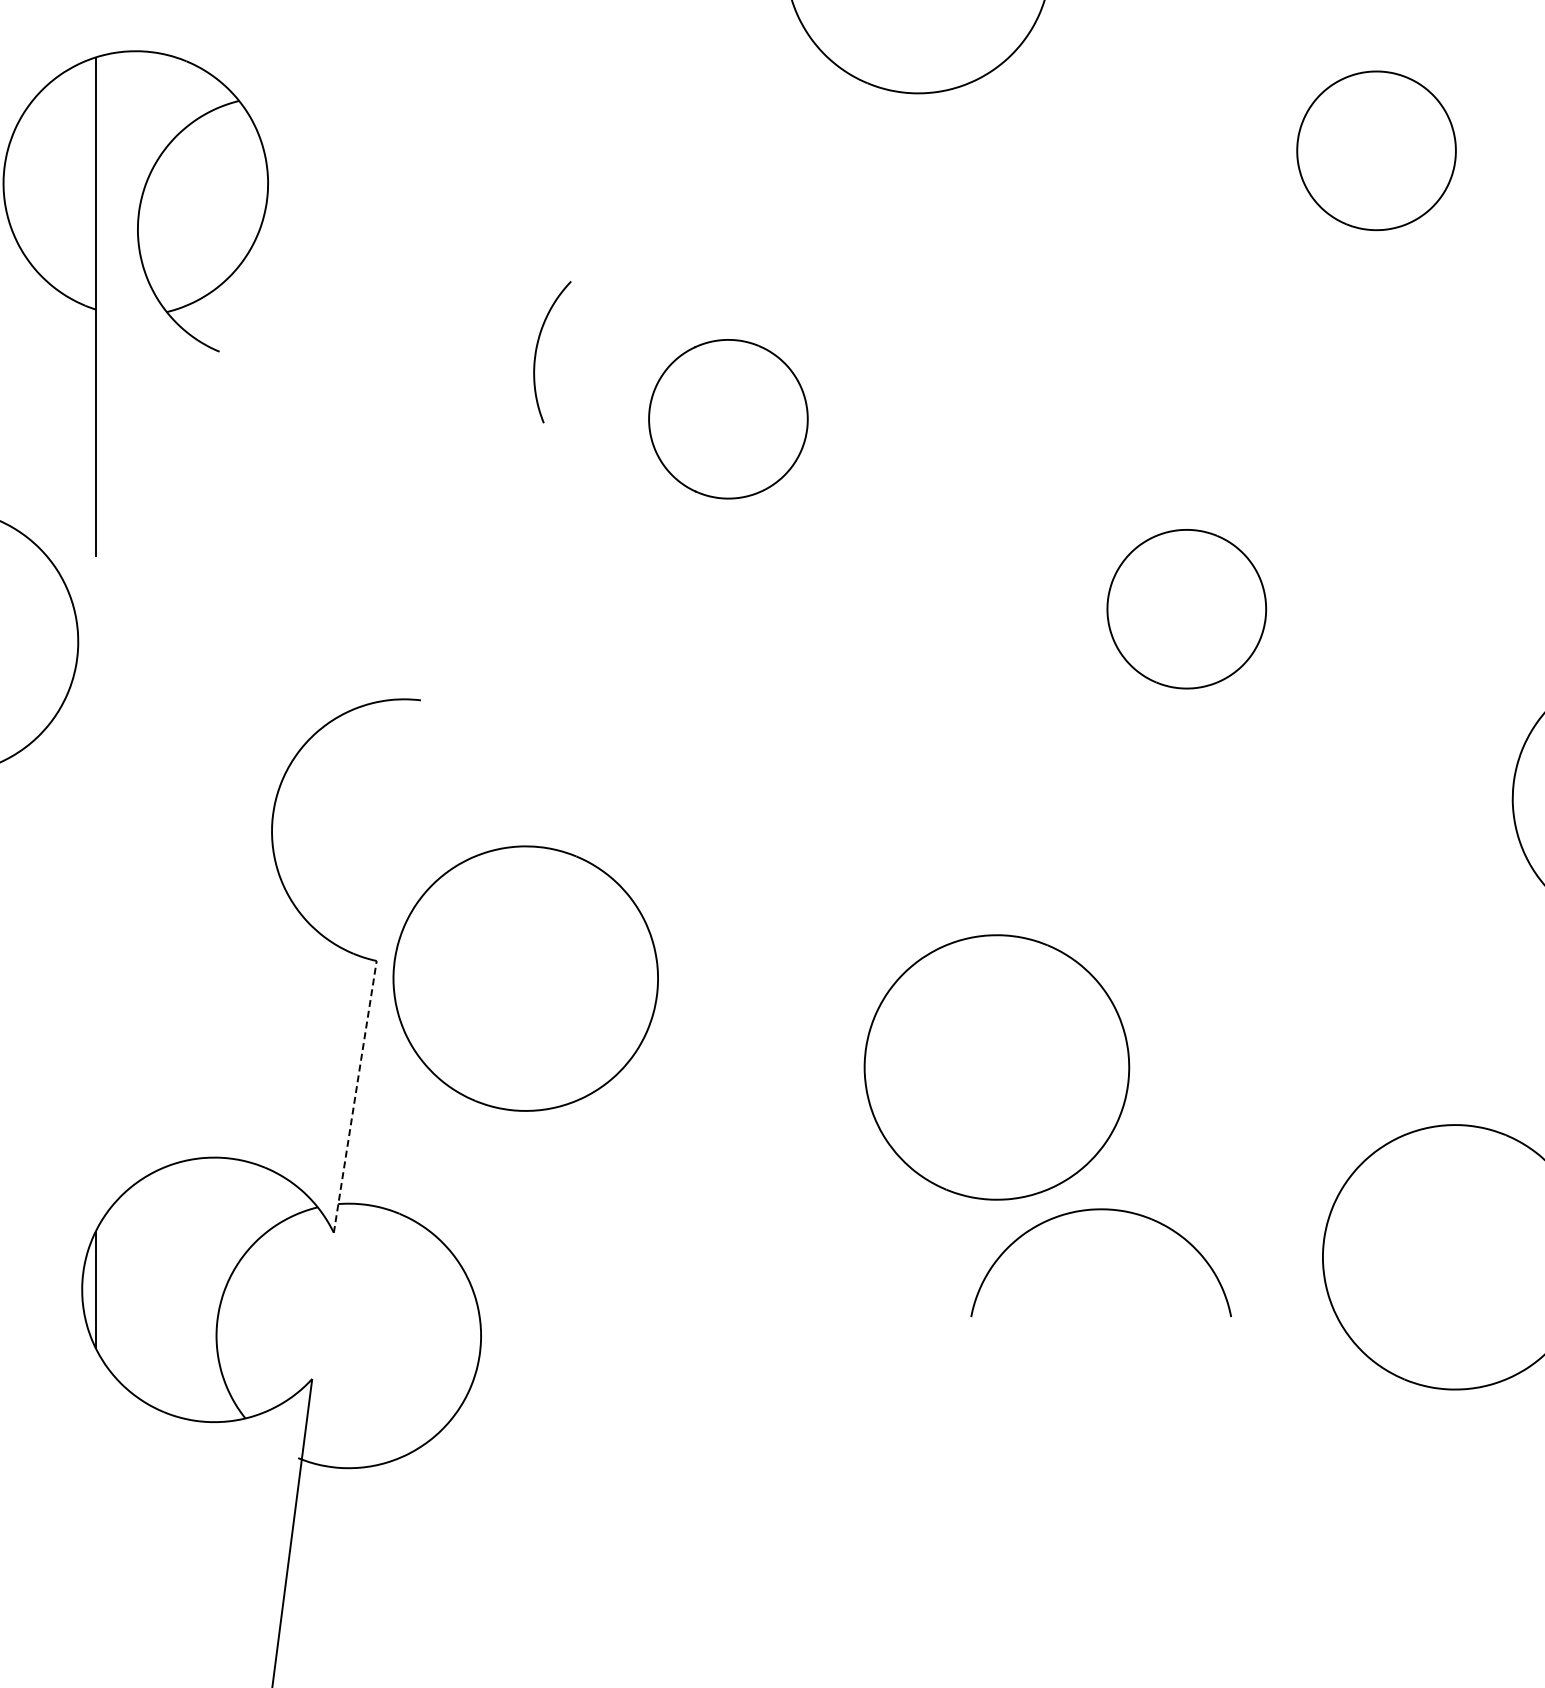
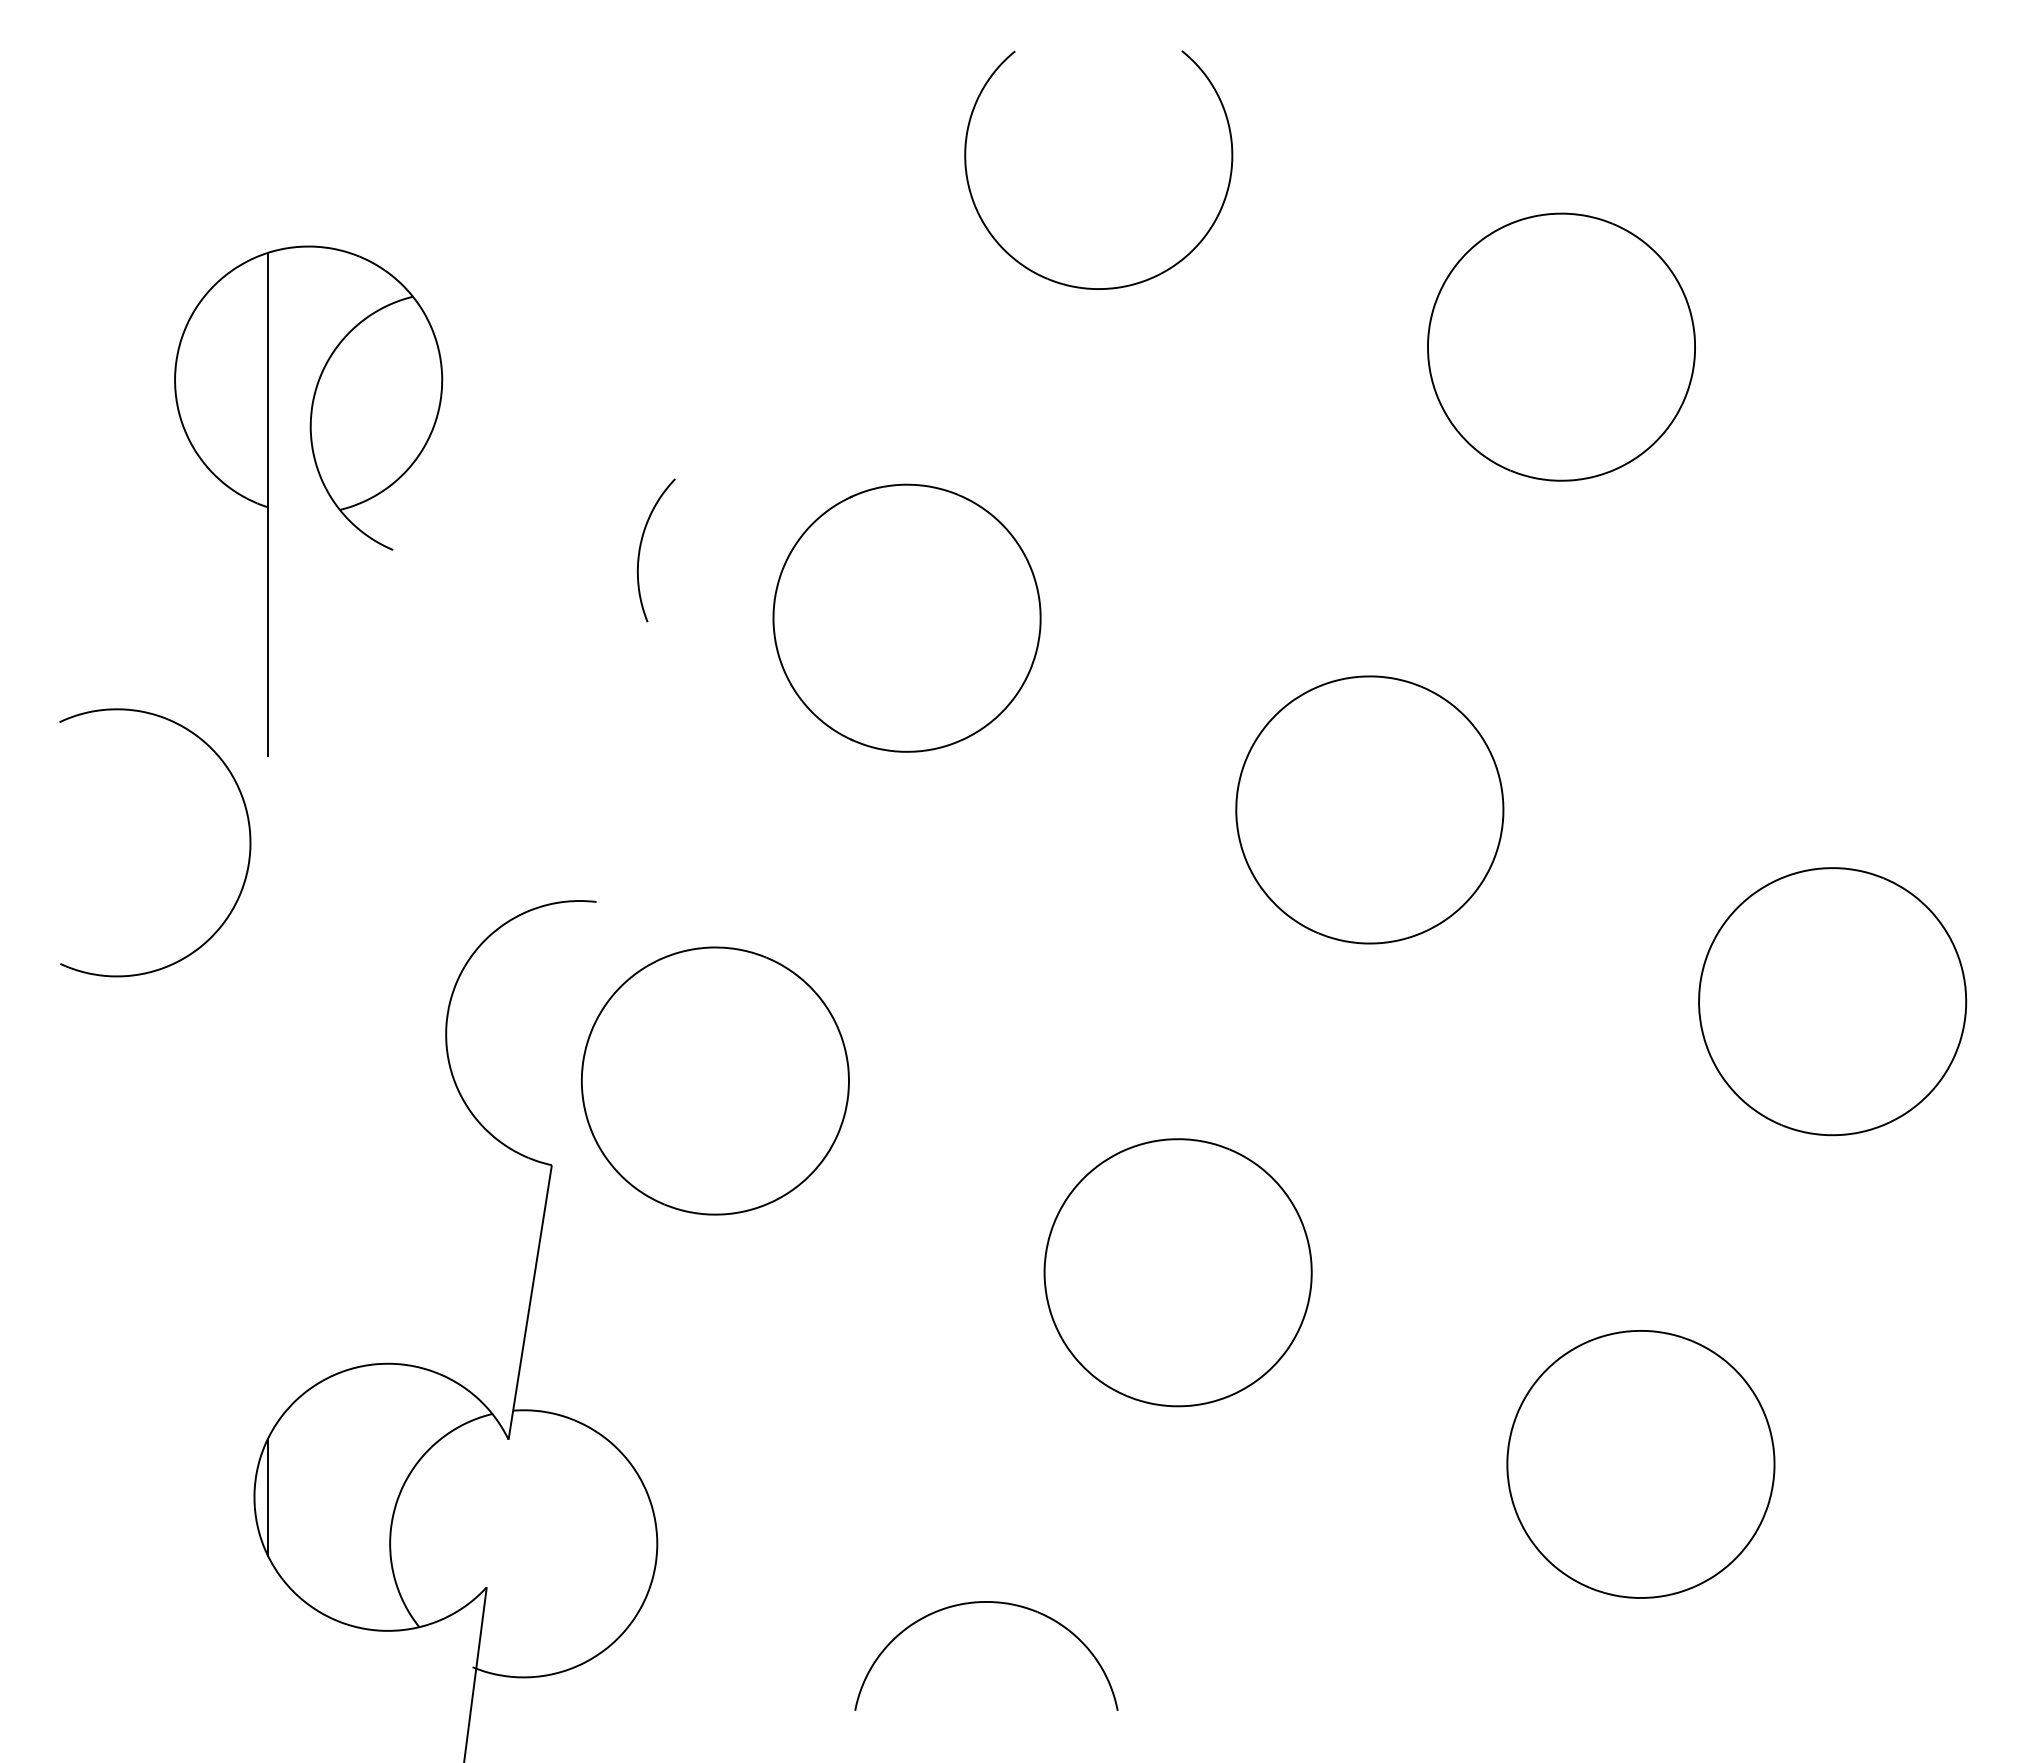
part: (1376, 150) -> (1561, 346), size x1.67
curve: (537, 348) -> (641, 546), moved
part: (727, 418) -> (906, 617), size x1.67
part: (1186, 608) -> (1369, 809), size x1.67
part: (524, 978) -> (714, 1080), moved
line: (355, 1096) -> (530, 1302), dashed -> solid
part: (1093, 1210) -> (978, 1603), moved

